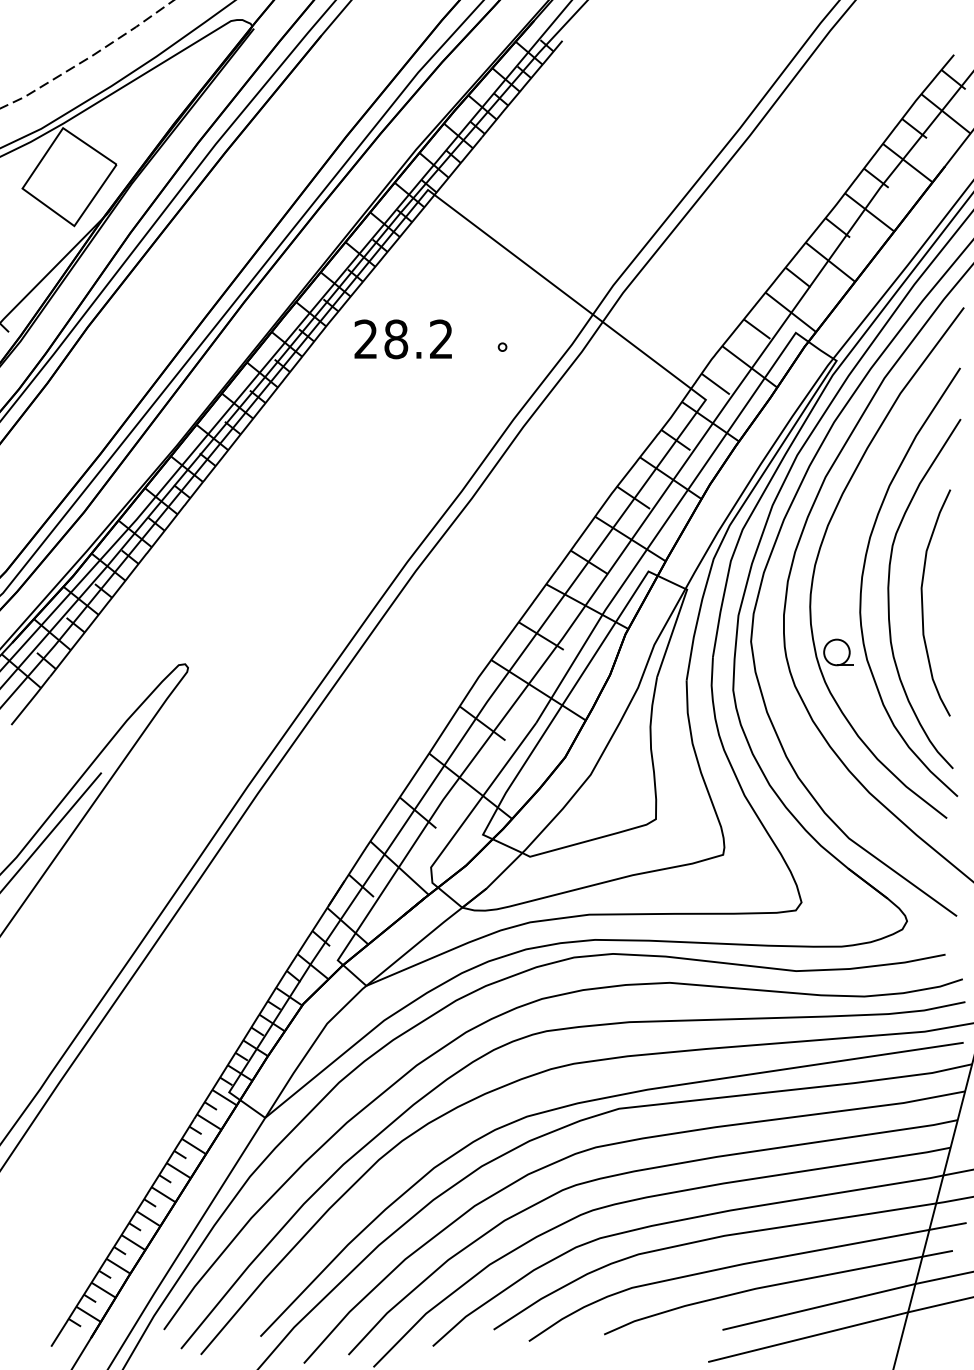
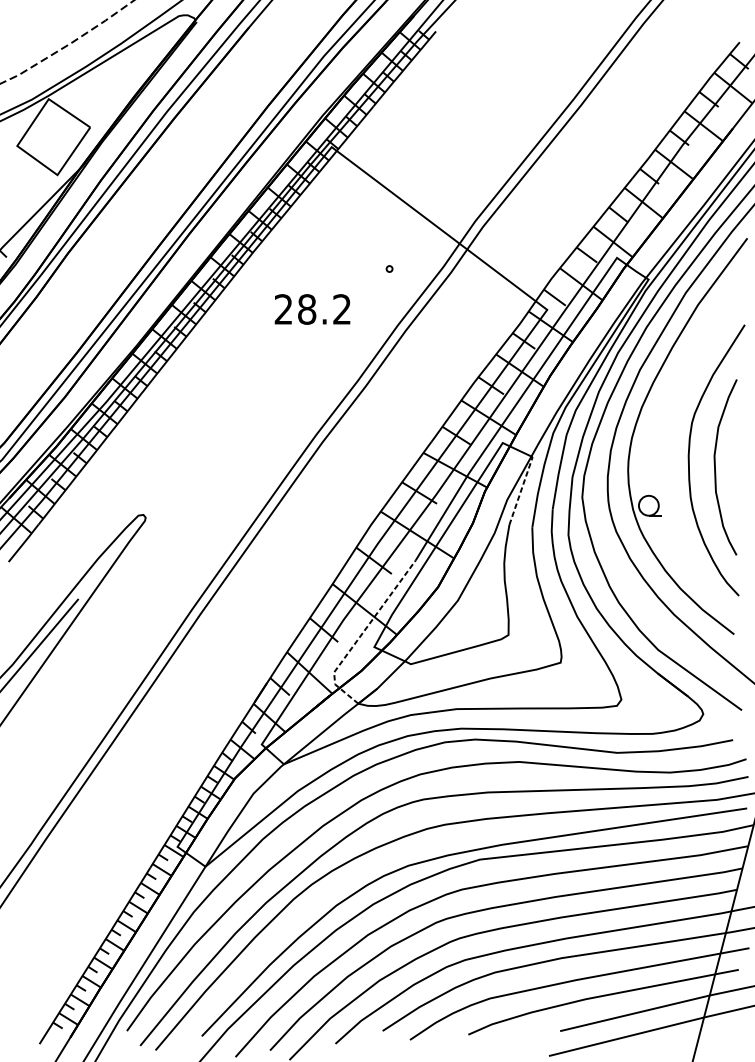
text: (402, 339) -> (311, 309), moved
curve: (863, 576) -> (669, 446), removed
line: (672, 631) -> (521, 489), solid -> dashed
line: (466, 818) -> (361, 634), solid -> dashed

